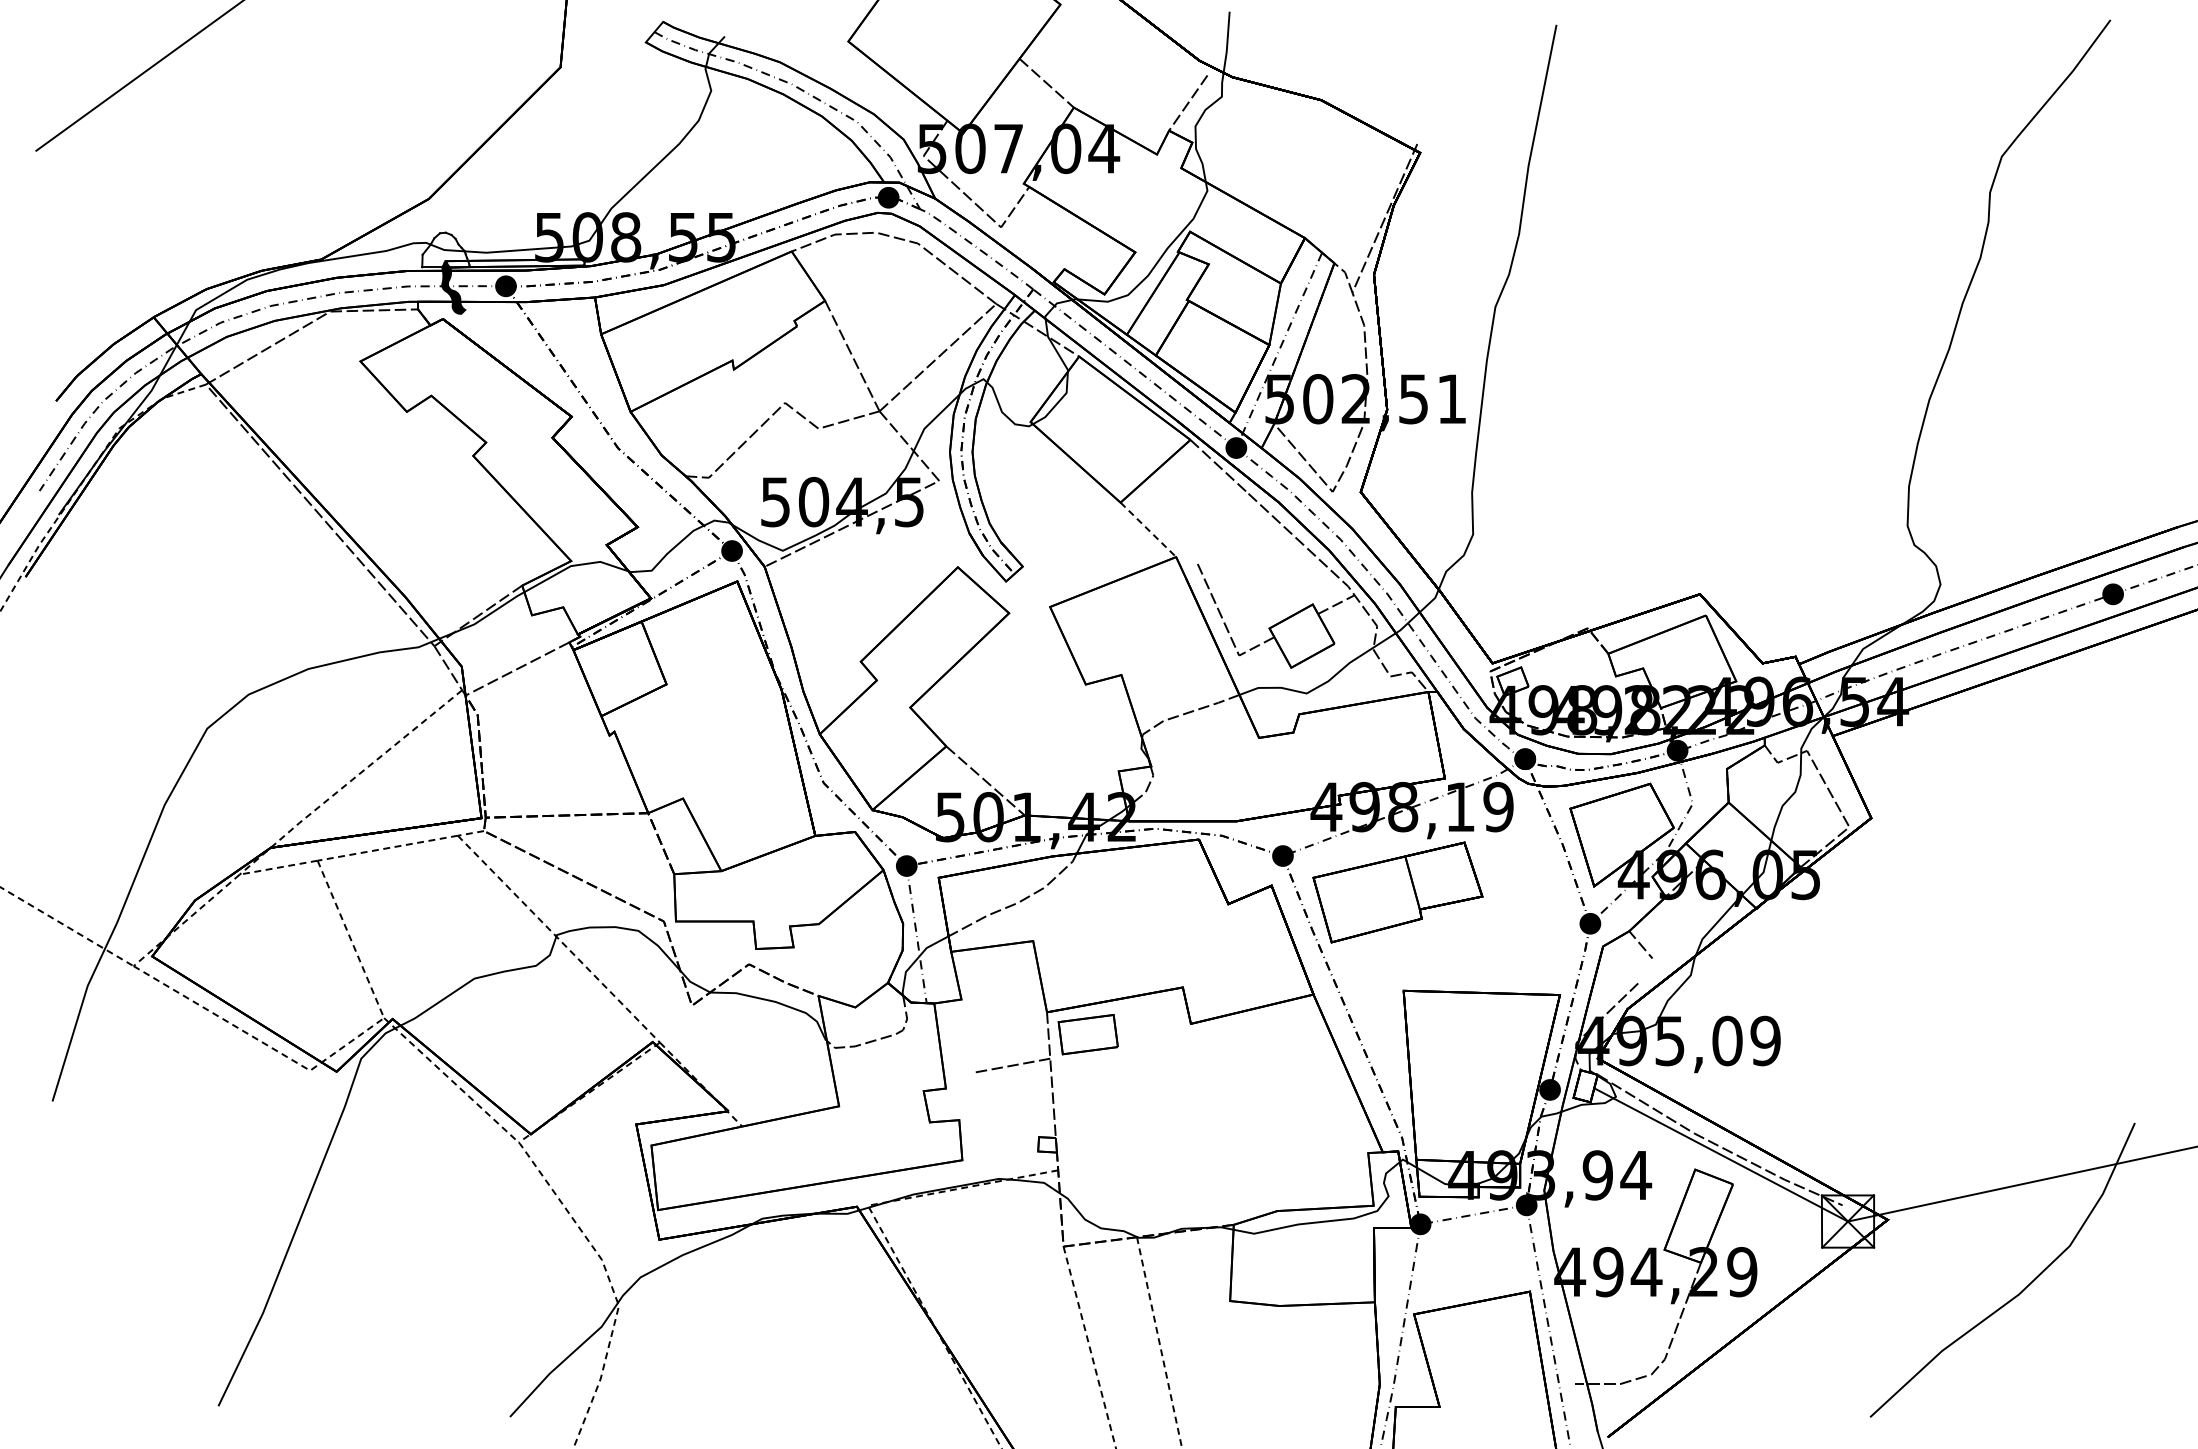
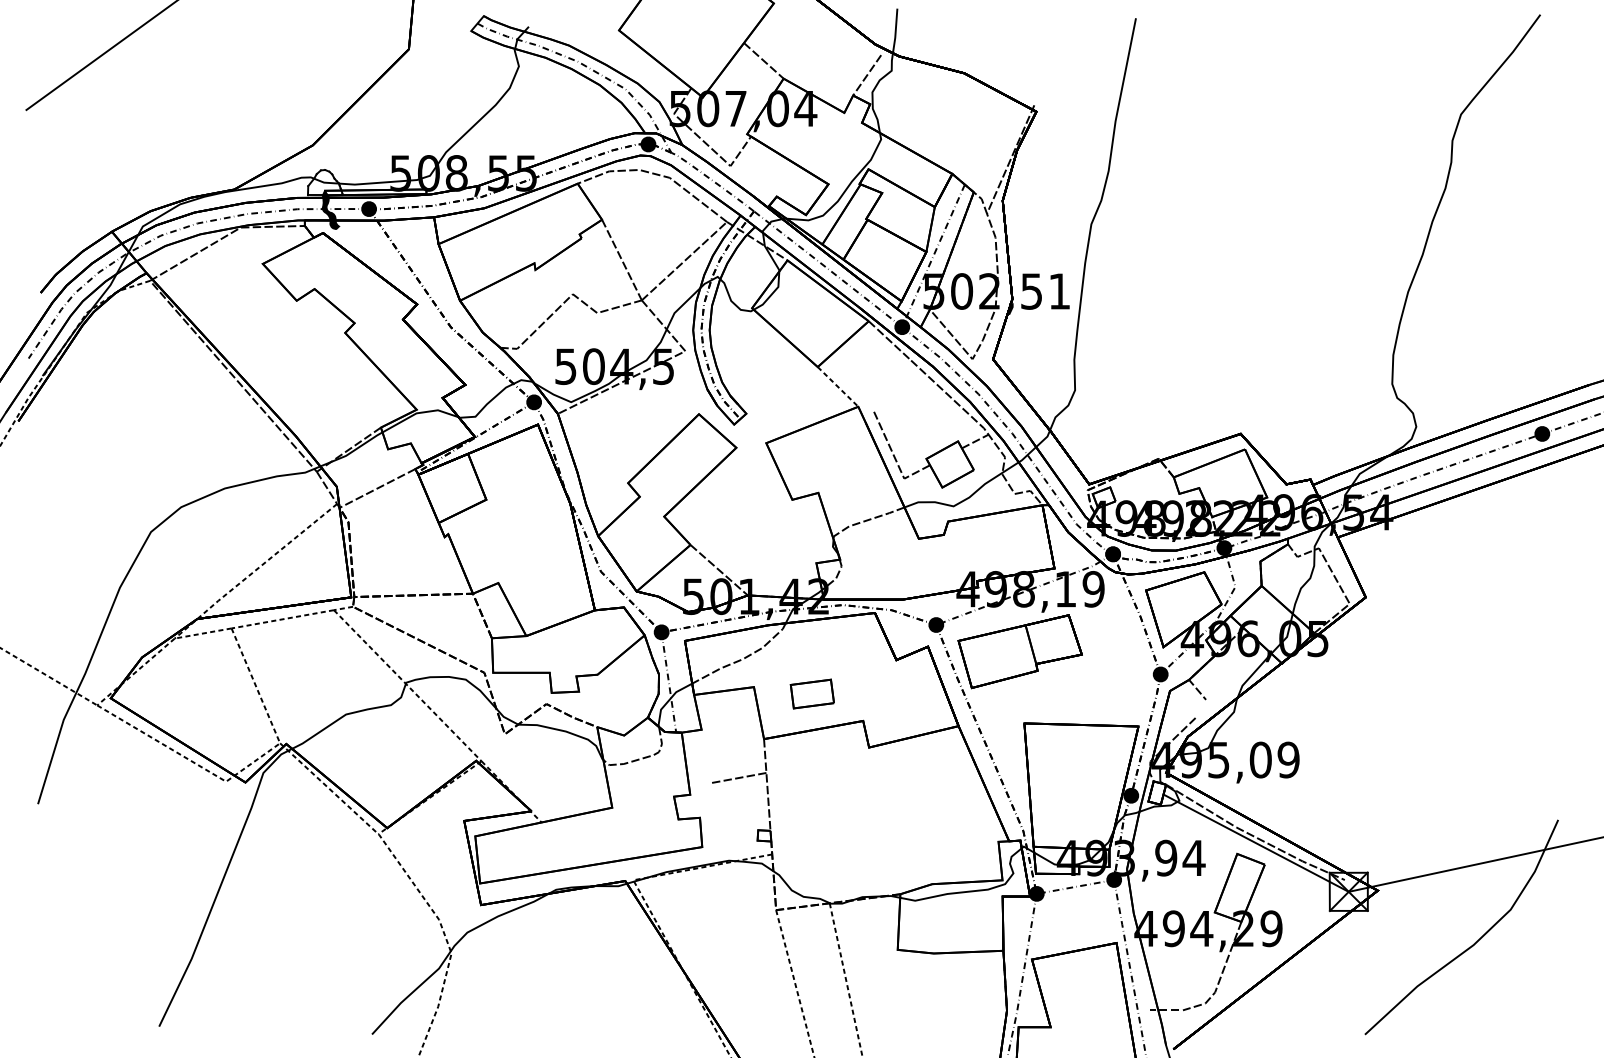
part: (1087, 1034) -> (811, 693), moved

